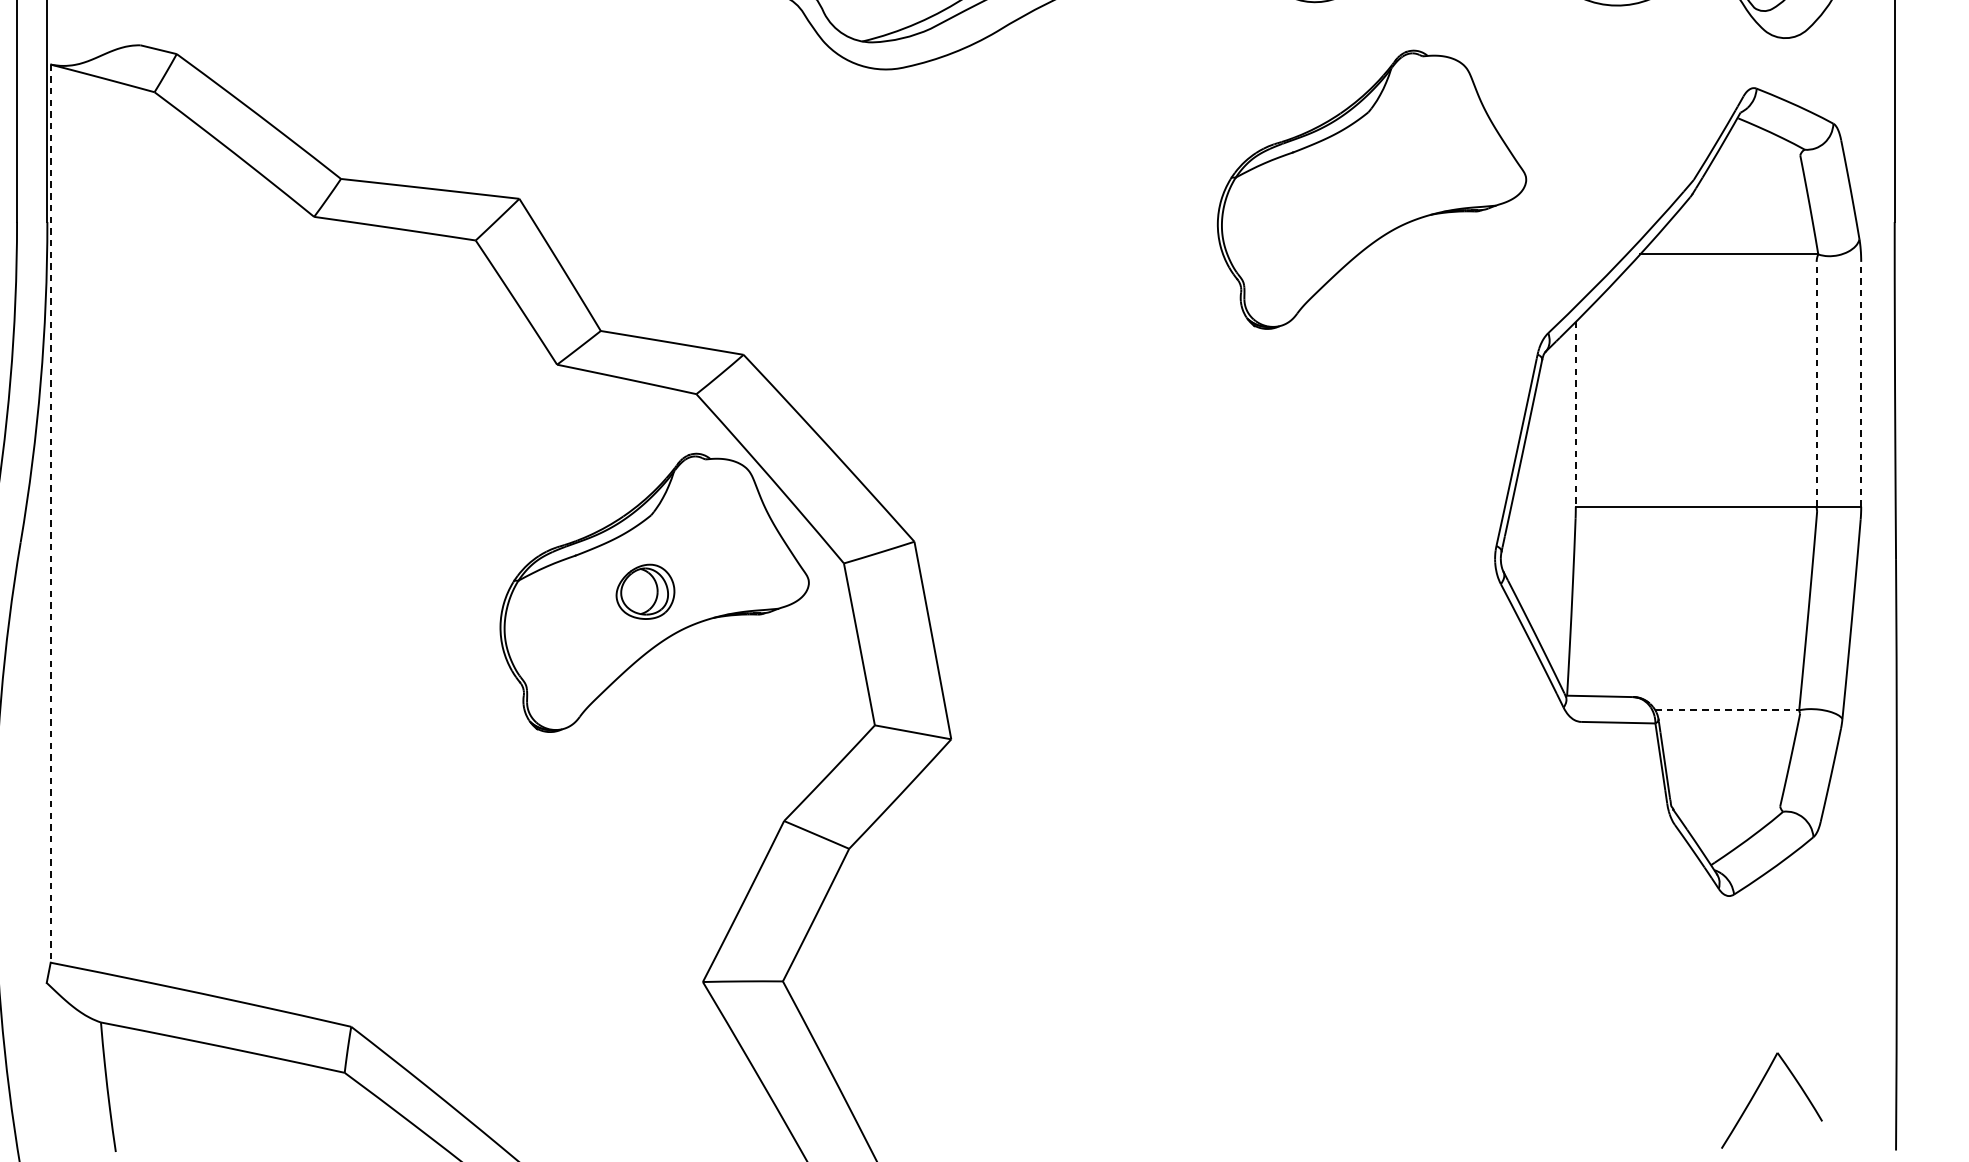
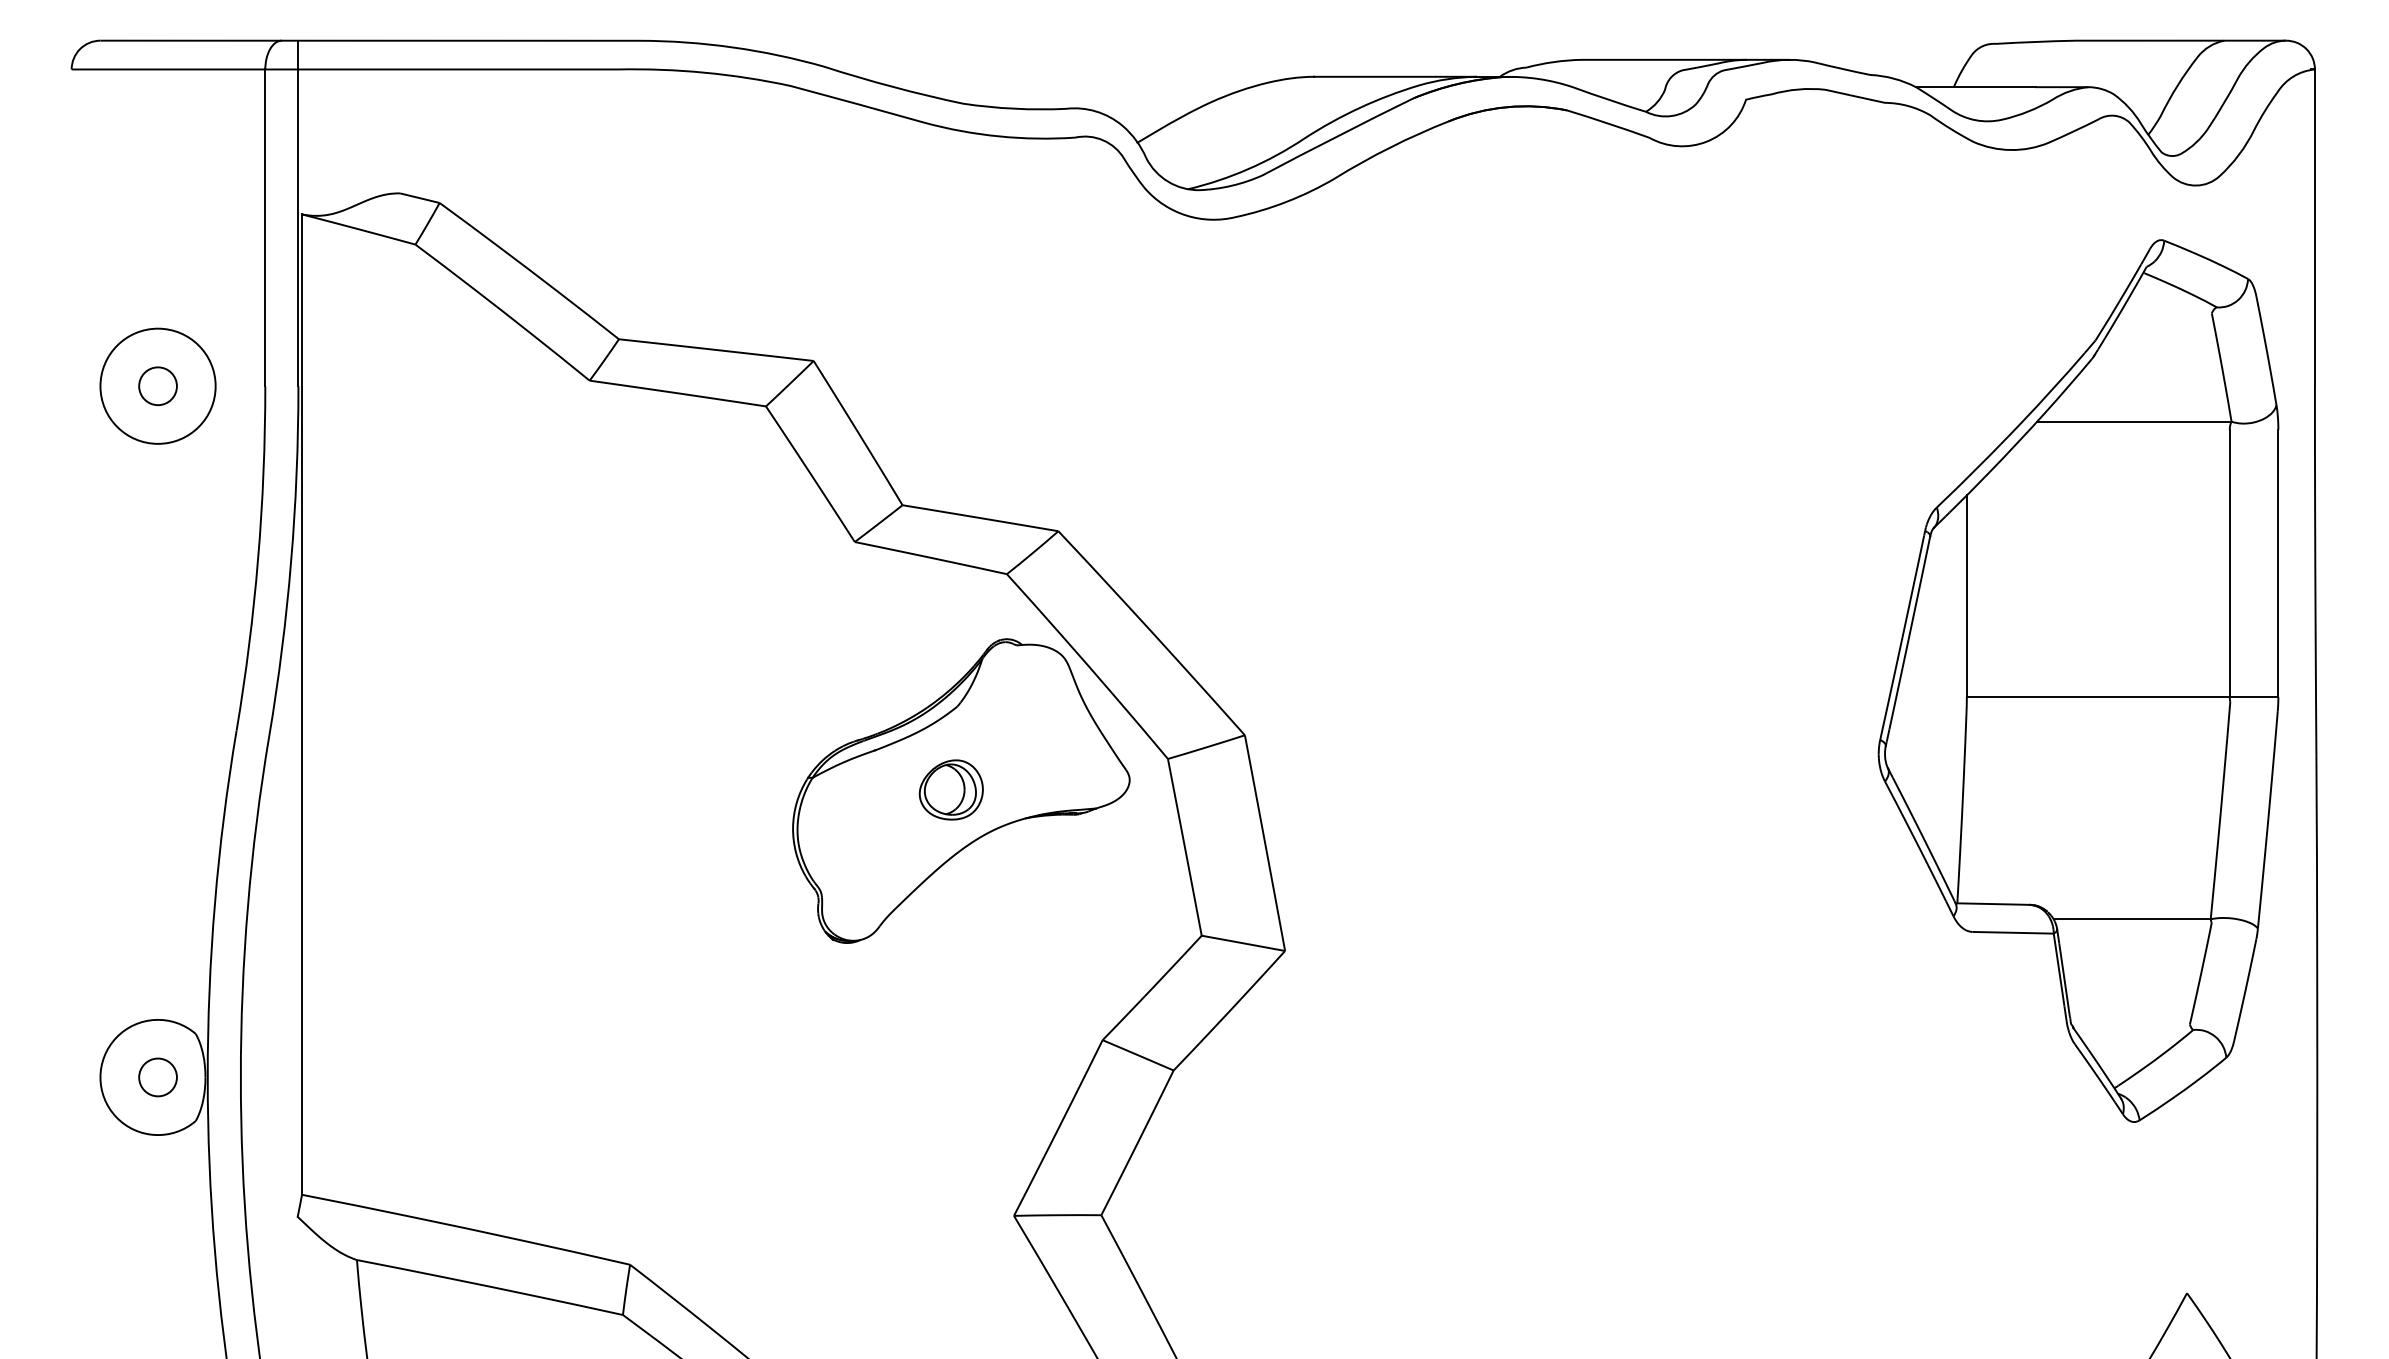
part: (1372, 189) -> (1744, 350), removed
line: (1816, 384) -> (2229, 563), dashed -> solid
line: (1861, 384) -> (2278, 563), dashed -> solid
line: (1575, 414) -> (1966, 596), dashed -> solid
line: (51, 514) -> (302, 705), dashed -> solid
line: (1727, 710) -> (2132, 919), dashed -> solid

